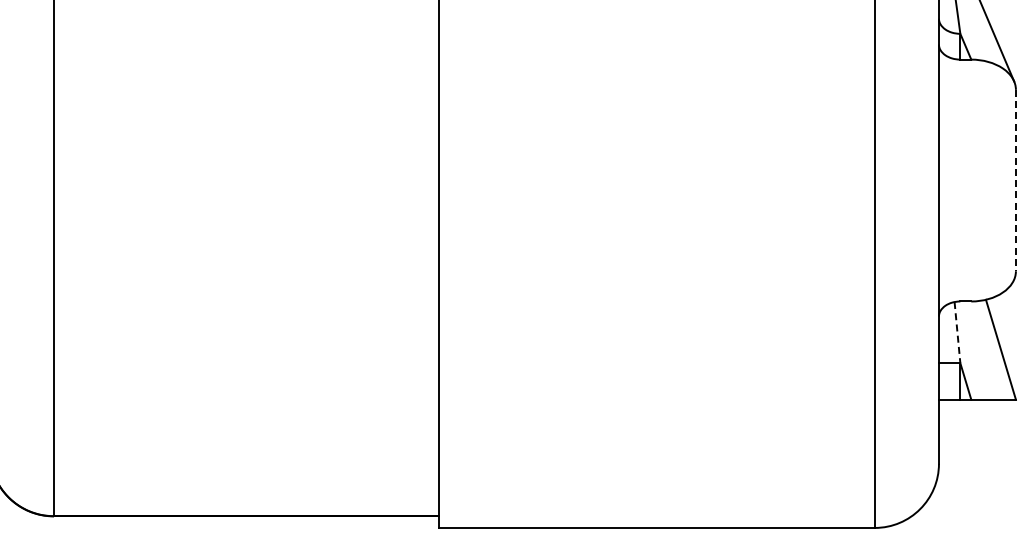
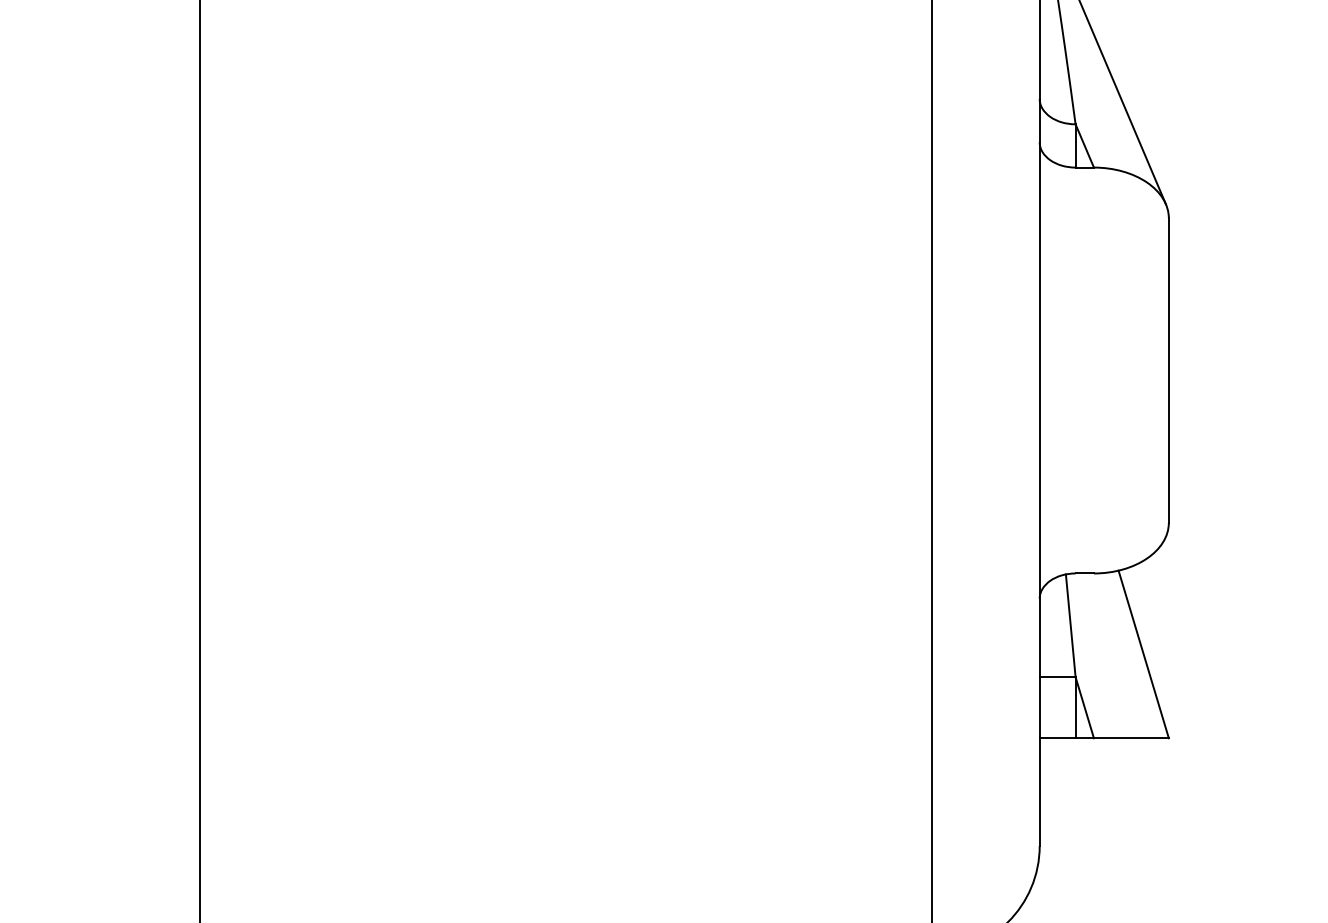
line: (1015, 180) -> (1168, 370), dashed -> solid
line: (957, 332) -> (1070, 625), dashed -> solid

